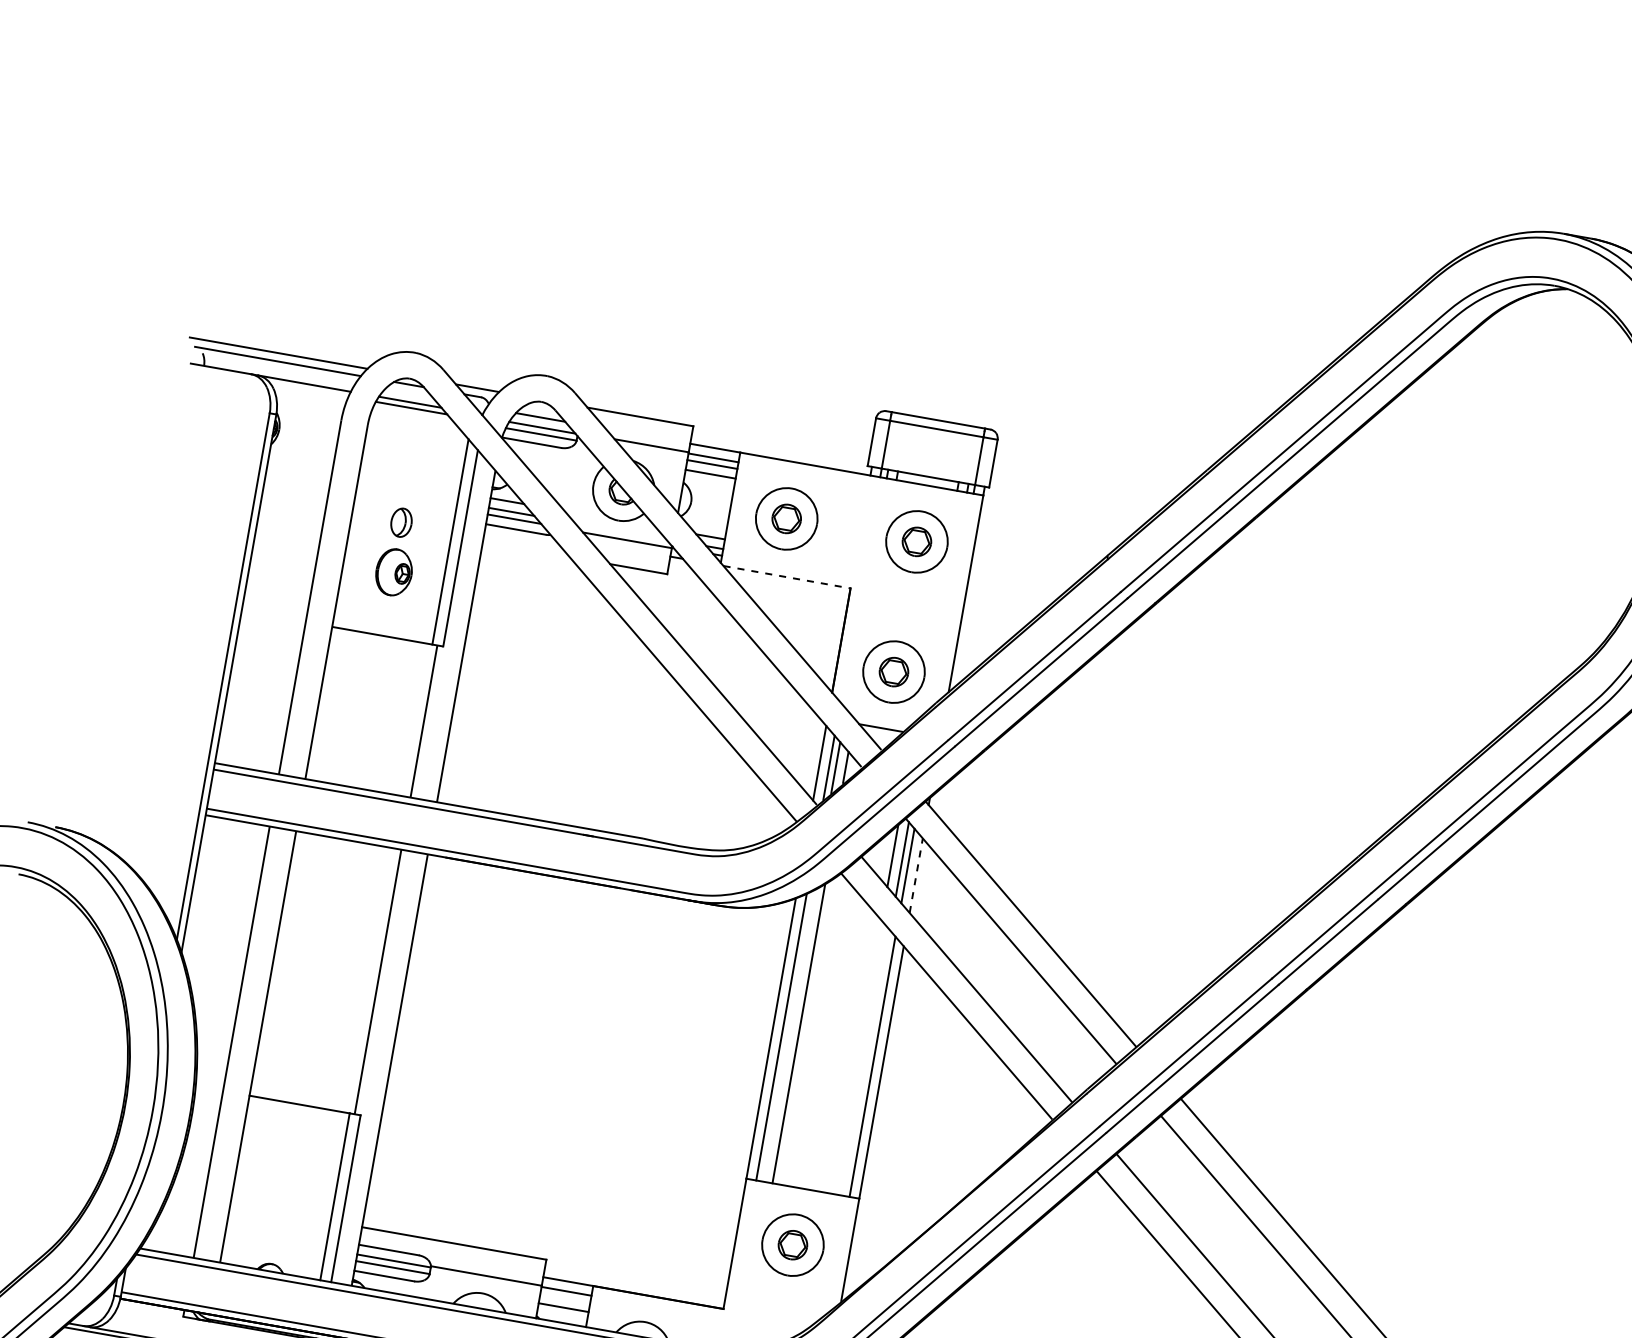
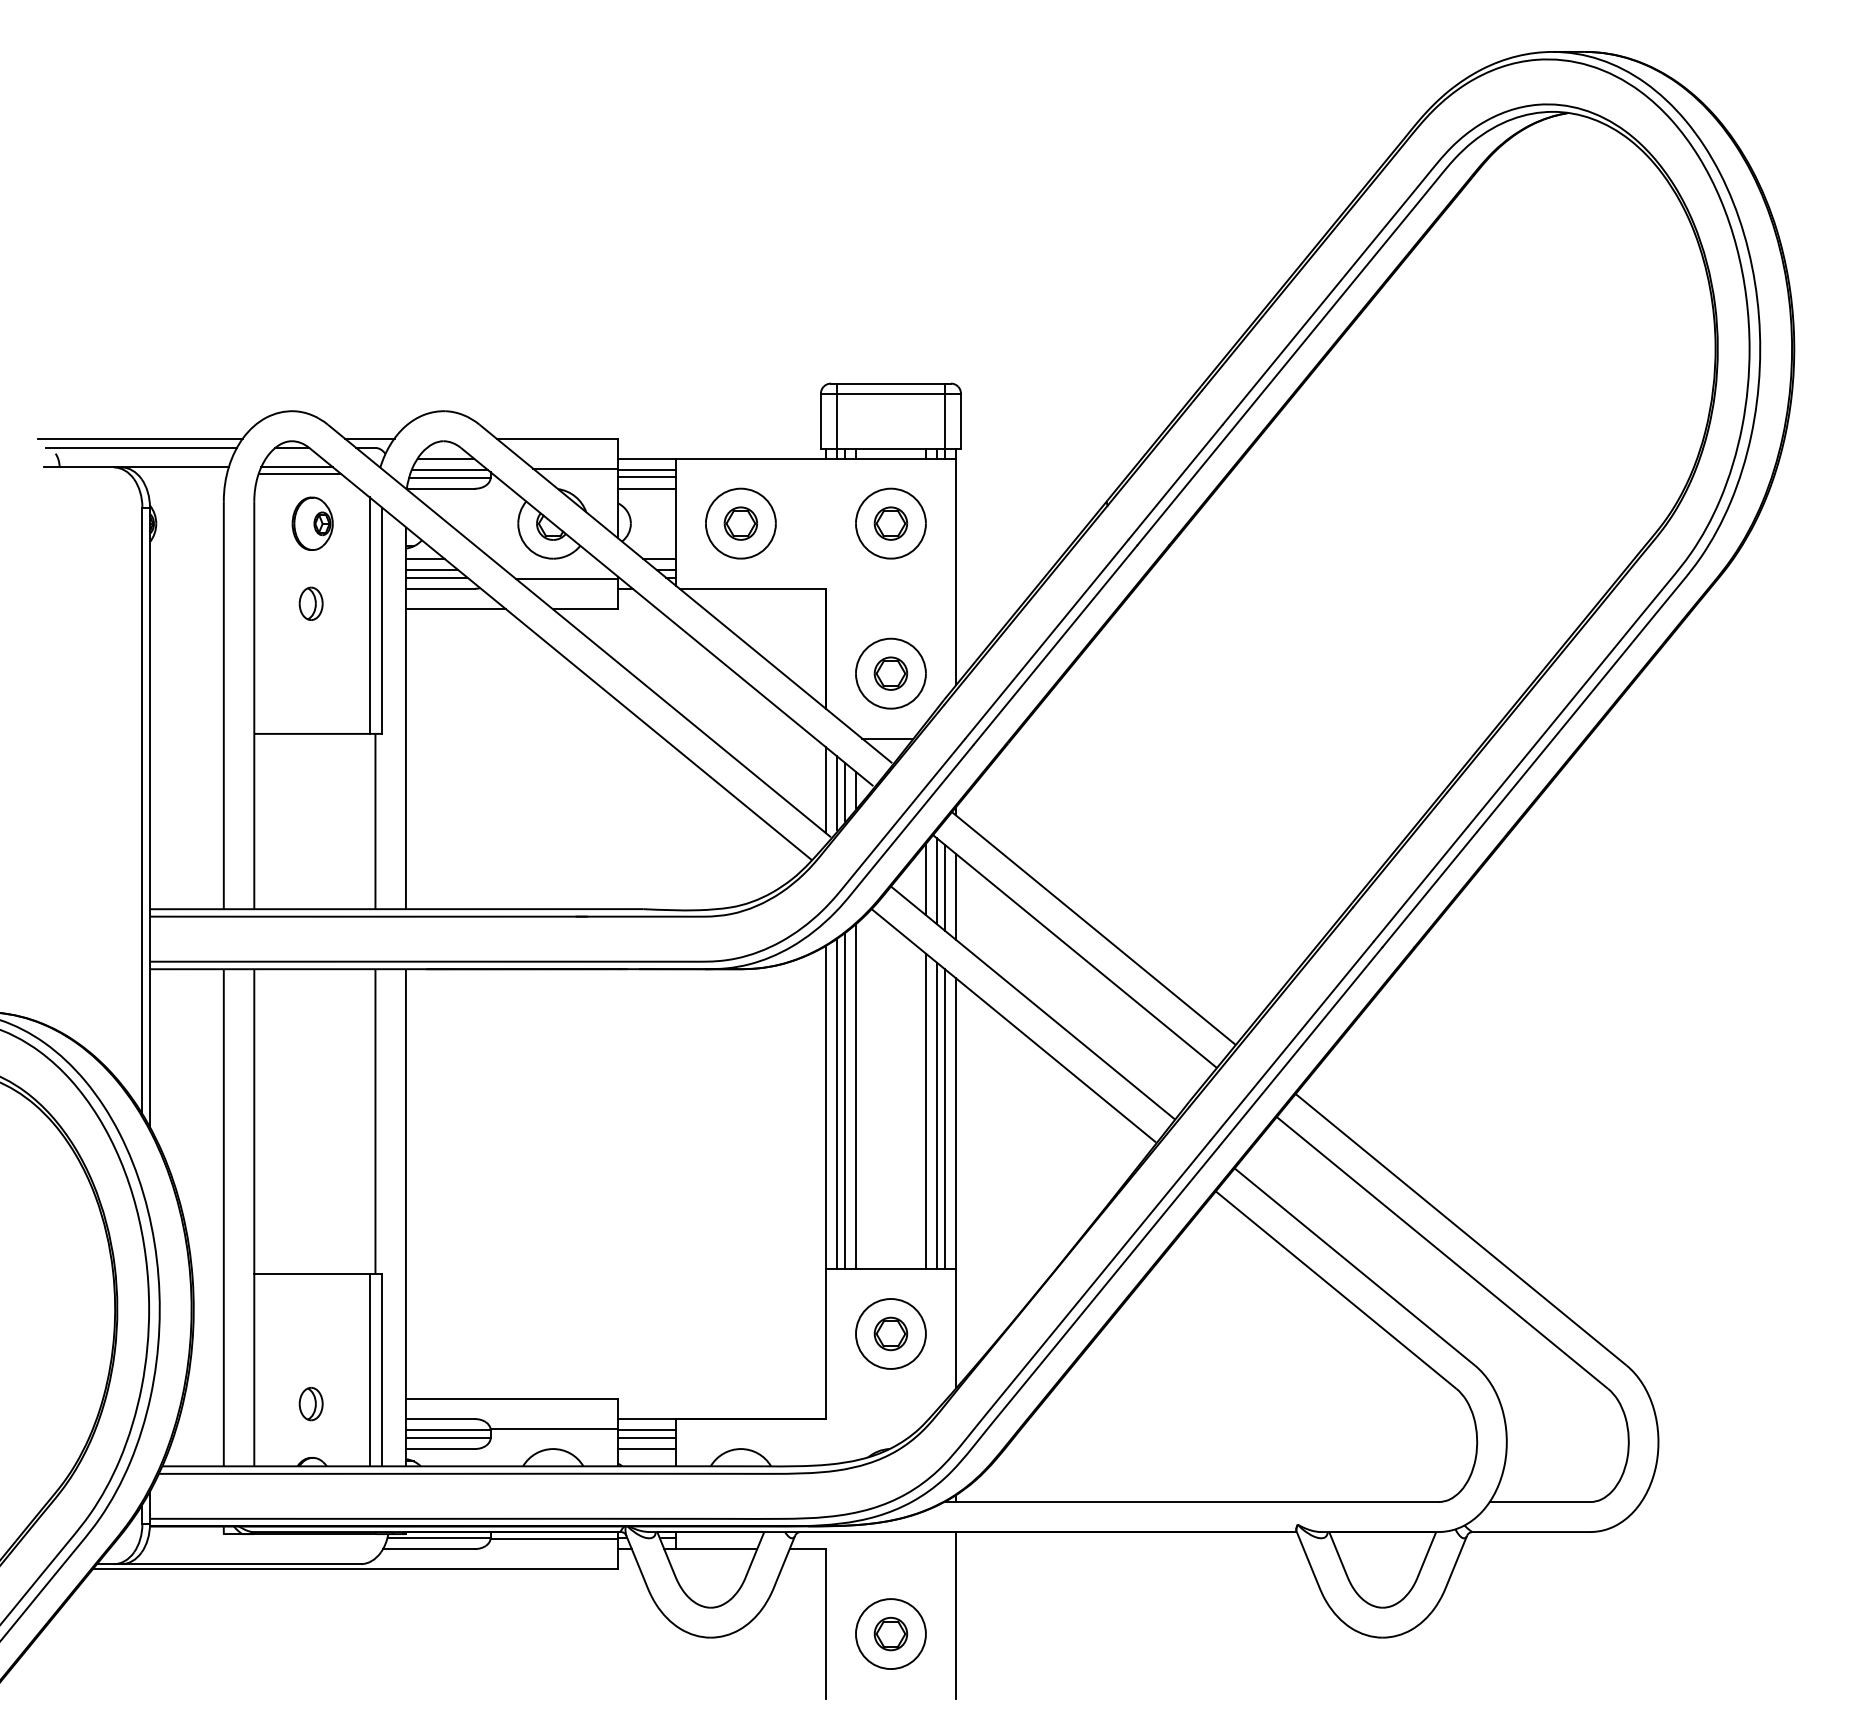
line: (526, 548) -> (455, 608), added
part: (393, 572) -> (312, 523), moved
line: (787, 577) -> (753, 588), dashed -> solid
line: (915, 875) -> (955, 896), dashed -> solid
line: (788, 1035) -> (844, 1100), added
line: (857, 1056) -> (925, 1110), added
line: (866, 1062) -> (937, 1115), added
part: (278, 1217) -> (310, 1404), added
line: (564, 1297) -> (646, 1437), added

